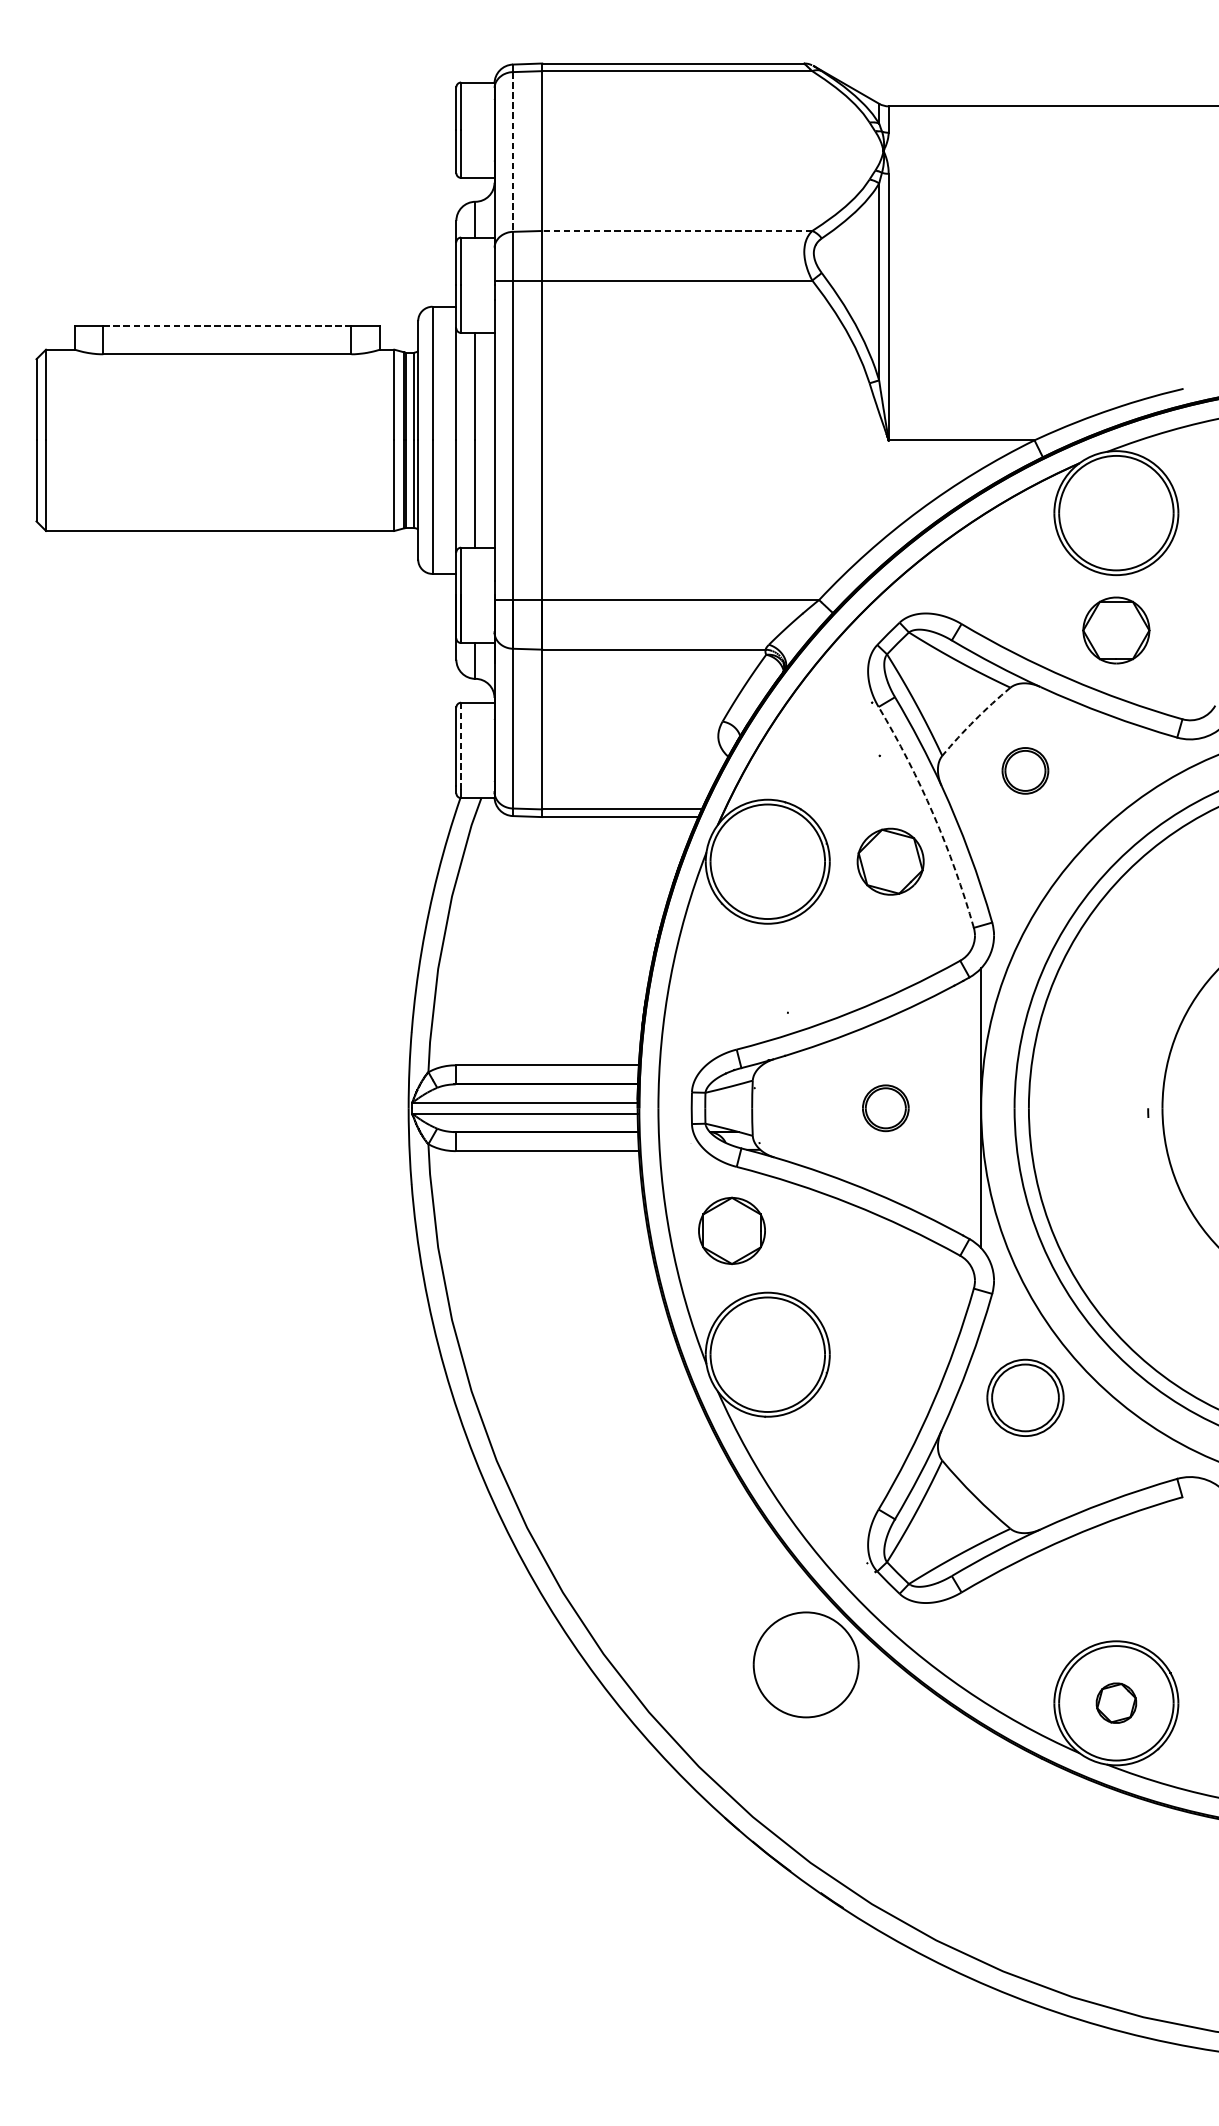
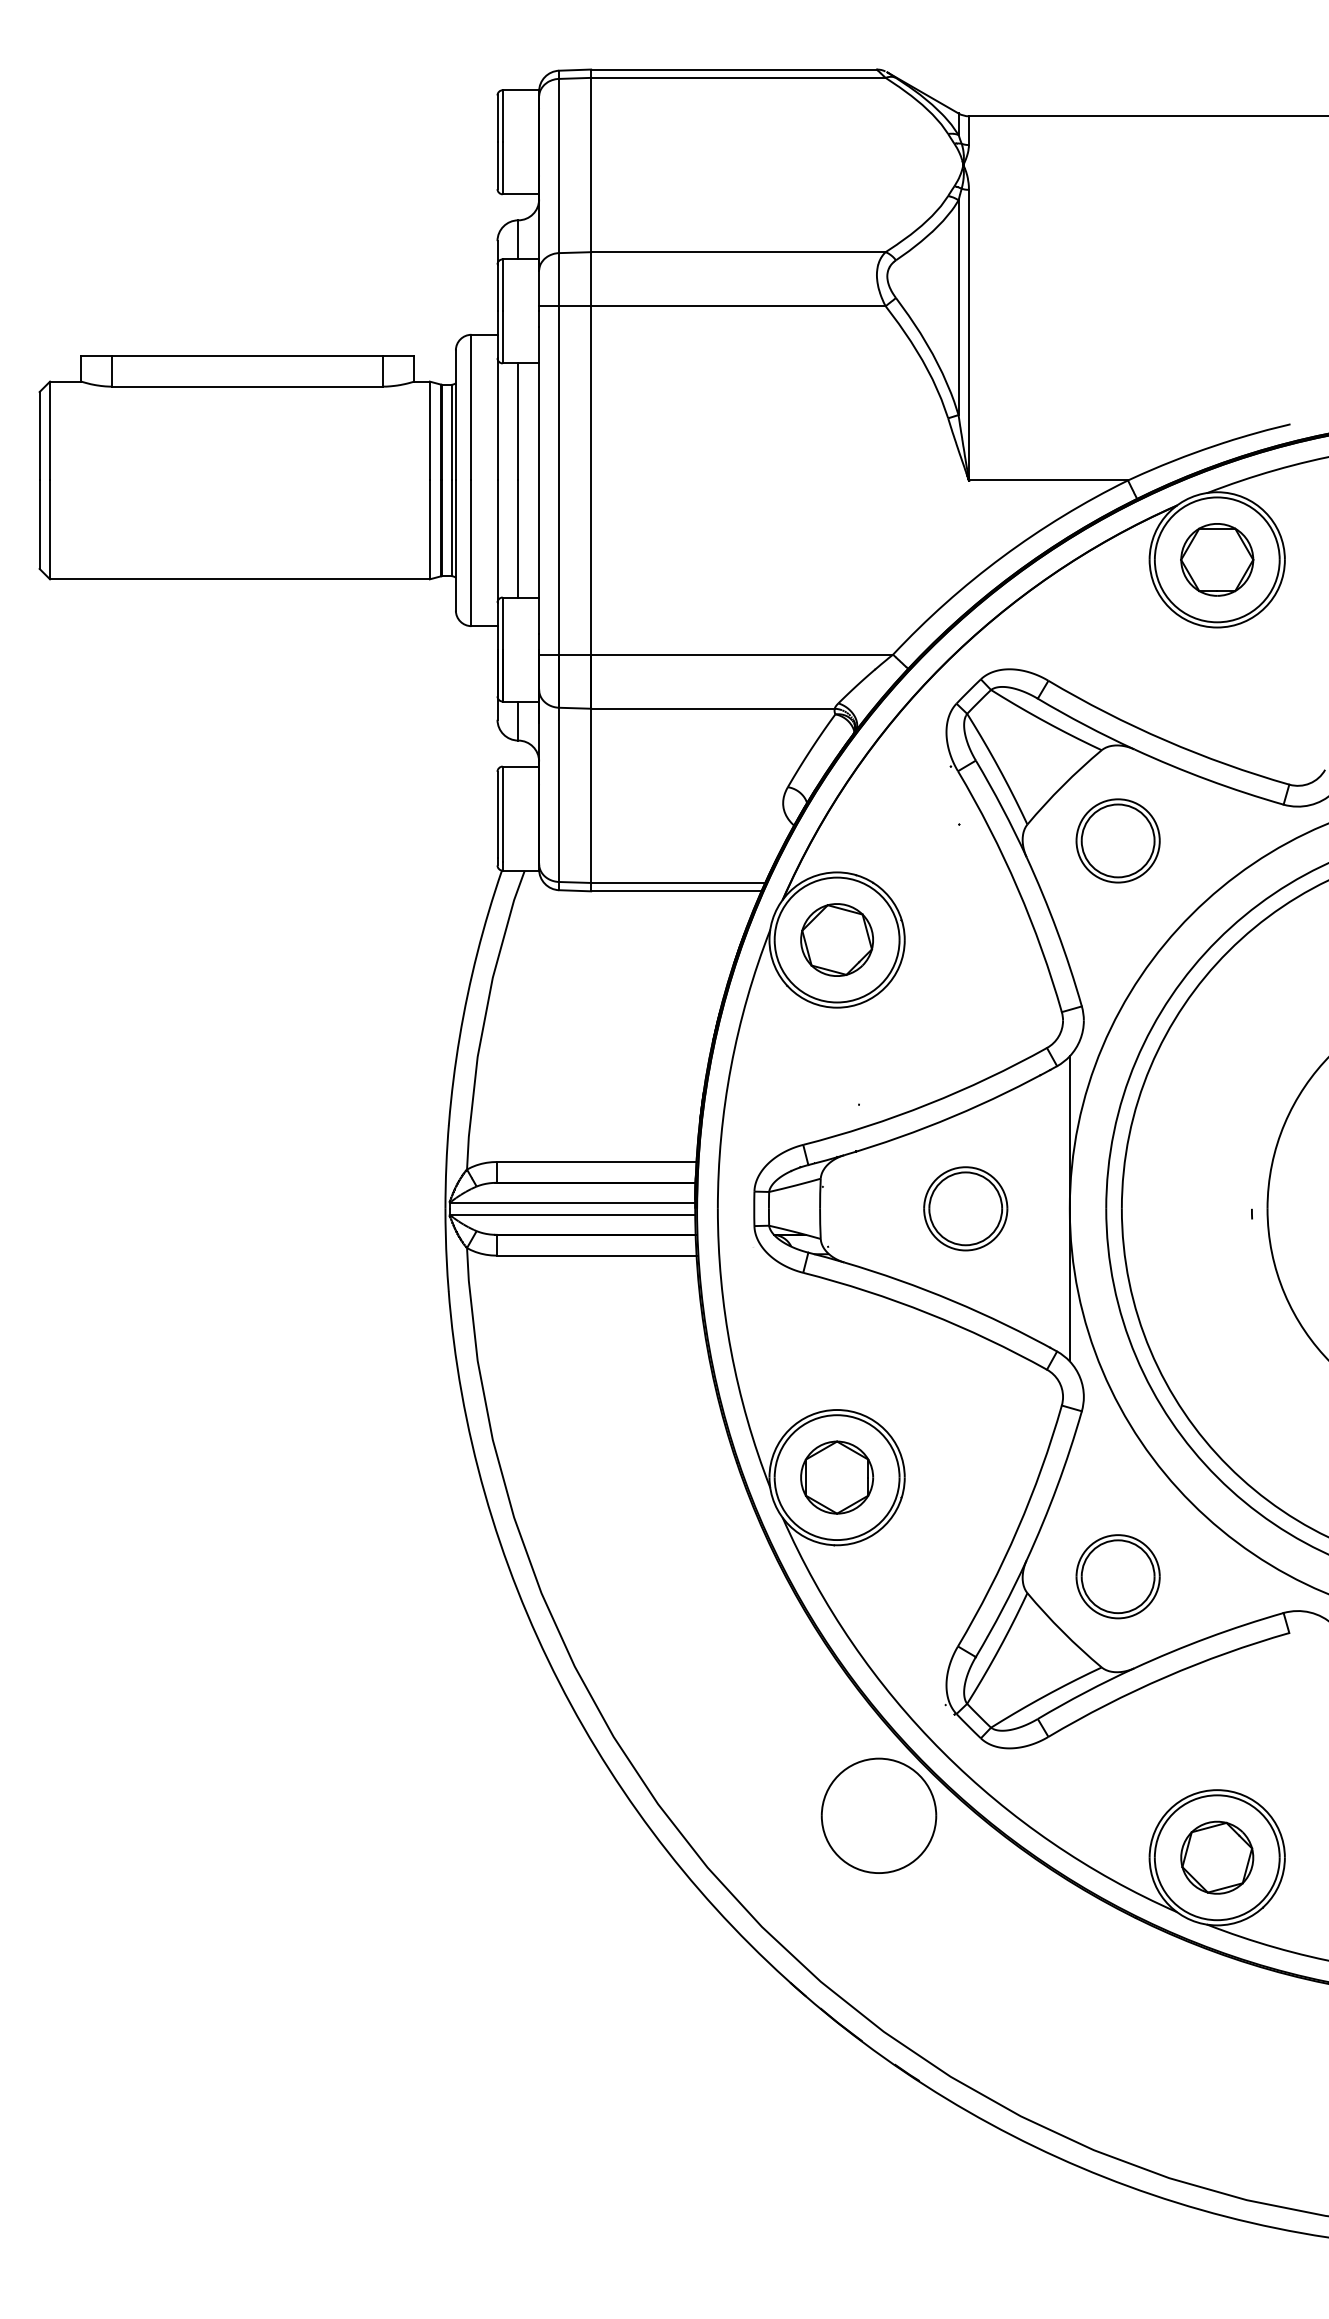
line: (513, 152) -> (559, 166), dashed -> solid
line: (676, 231) -> (737, 252), dashed -> solid
line: (228, 325) -> (248, 355), dashed -> solid
part: (1116, 630) -> (1217, 559), moved
arc: (974, 720) -> (1062, 785), dashed -> solid
line: (460, 746) -> (502, 814), dashed -> solid
part: (1024, 770) -> (1117, 840), size x1.67
arc: (933, 814) -> (1017, 888), dashed -> solid
part: (890, 861) -> (836, 939), moved
part: (885, 1107) -> (965, 1208), size x1.67
part: (732, 1230) -> (837, 1477), moved
part: (1024, 1397) -> (1117, 1576), moved
part: (1116, 1703) -> (1217, 1857), size x1.67

